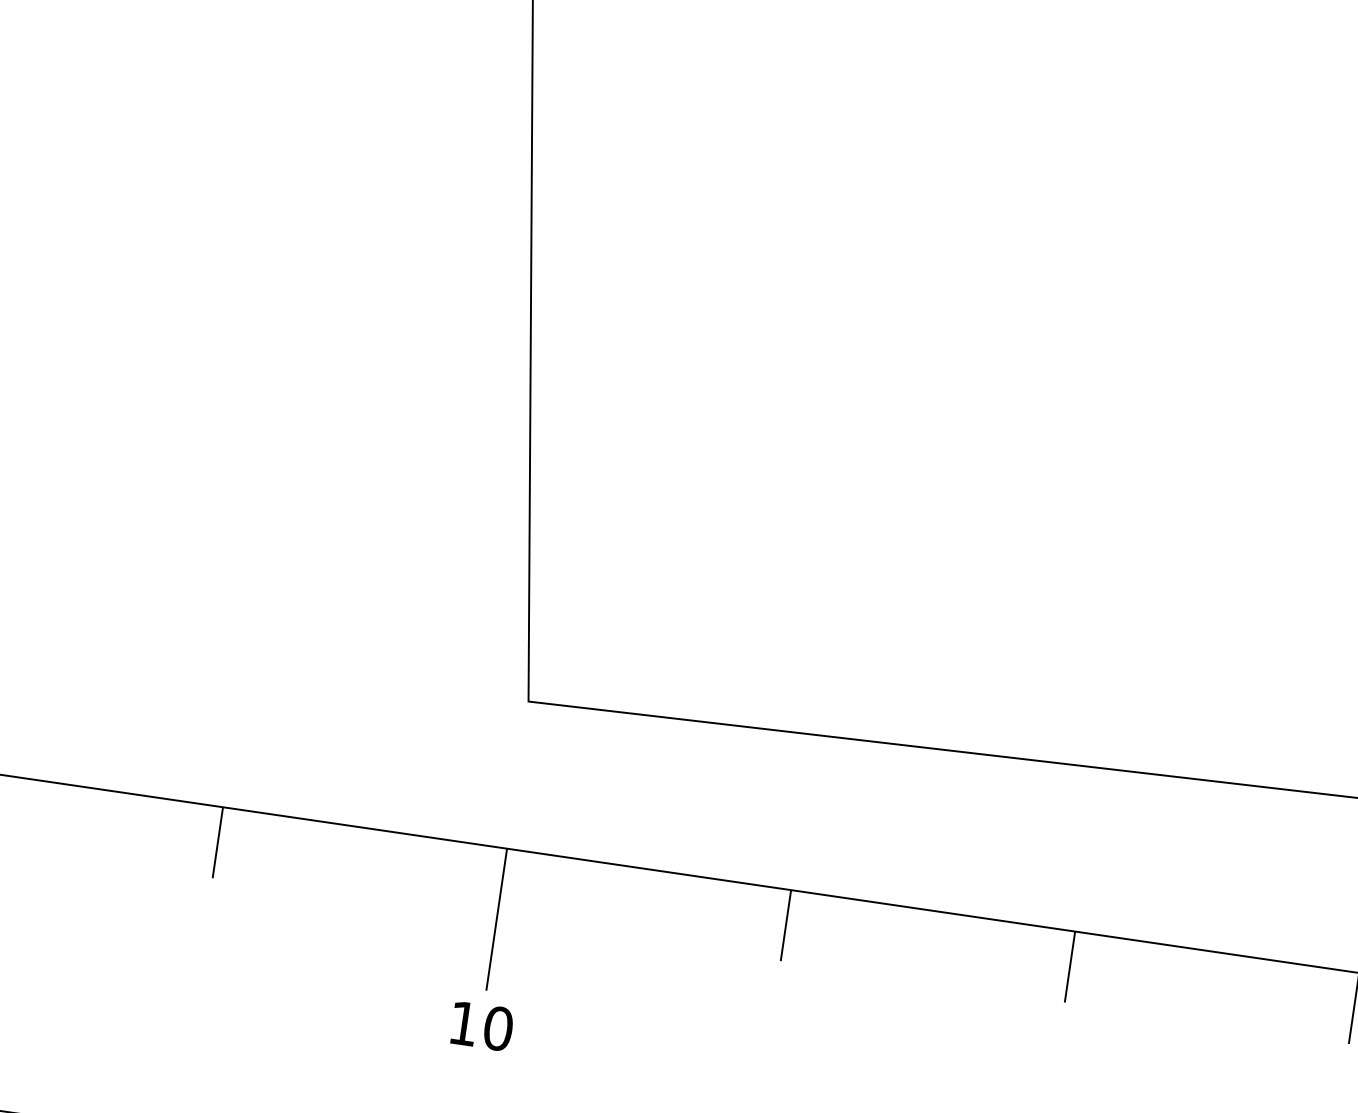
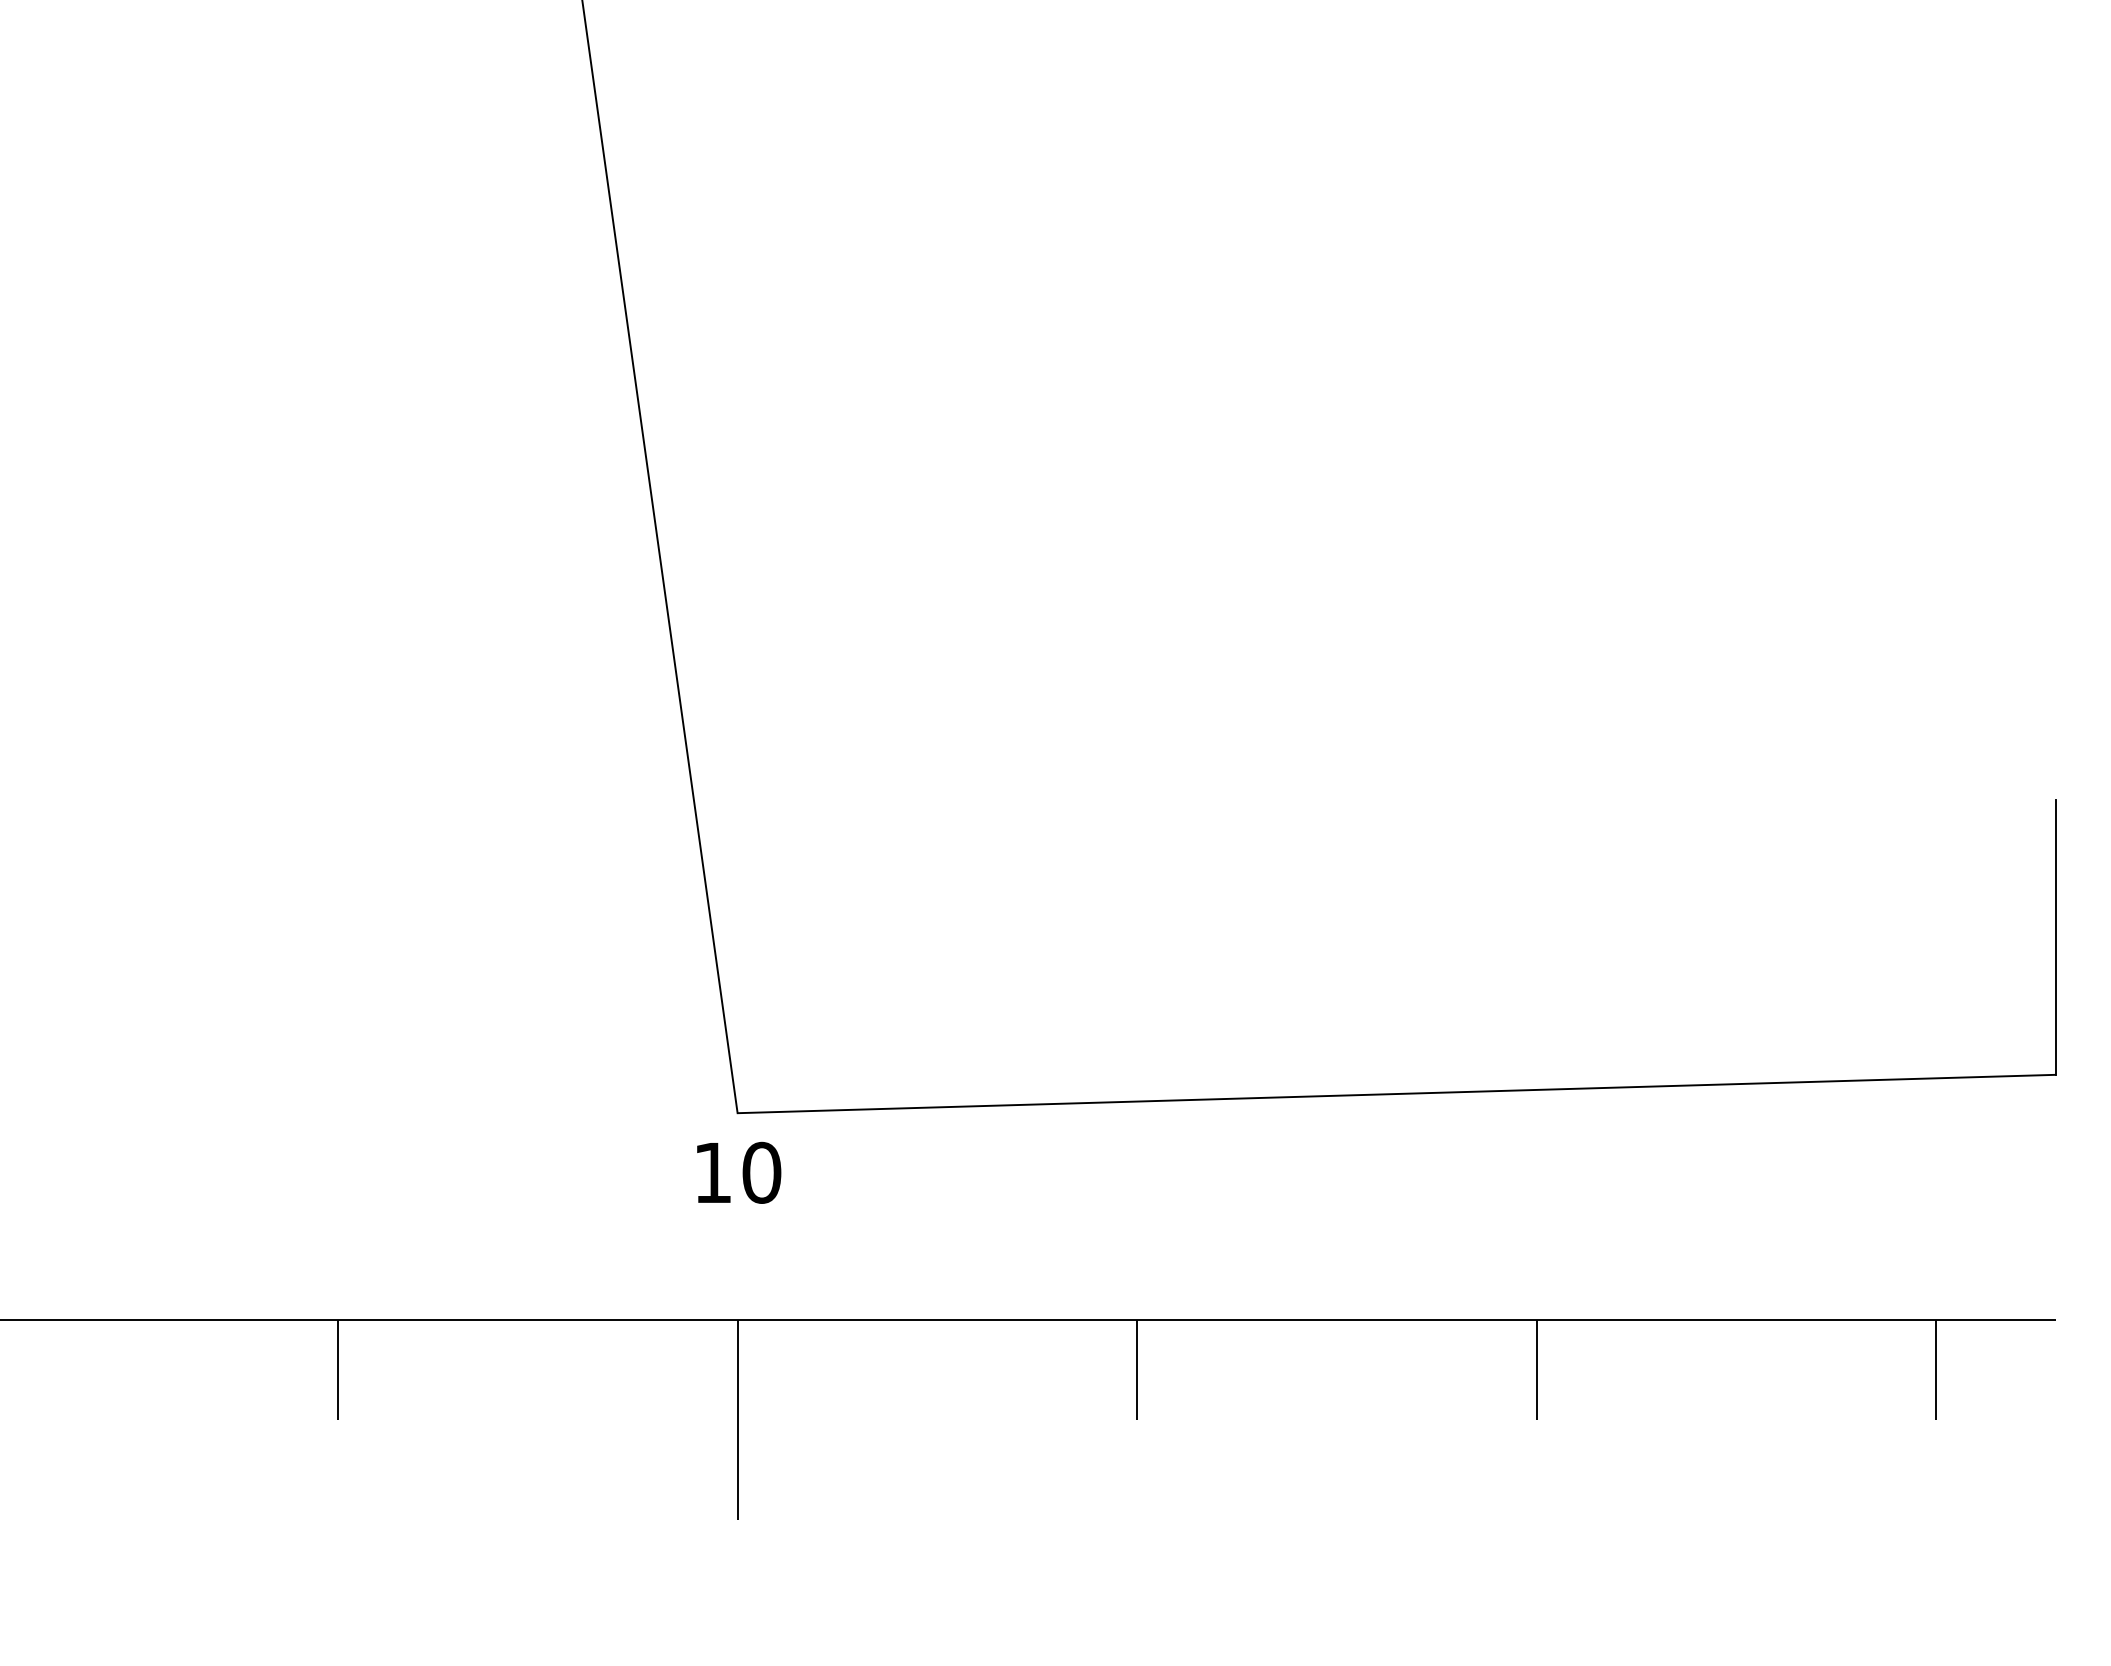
text: (482, 1026) -> (739, 1172), moved

